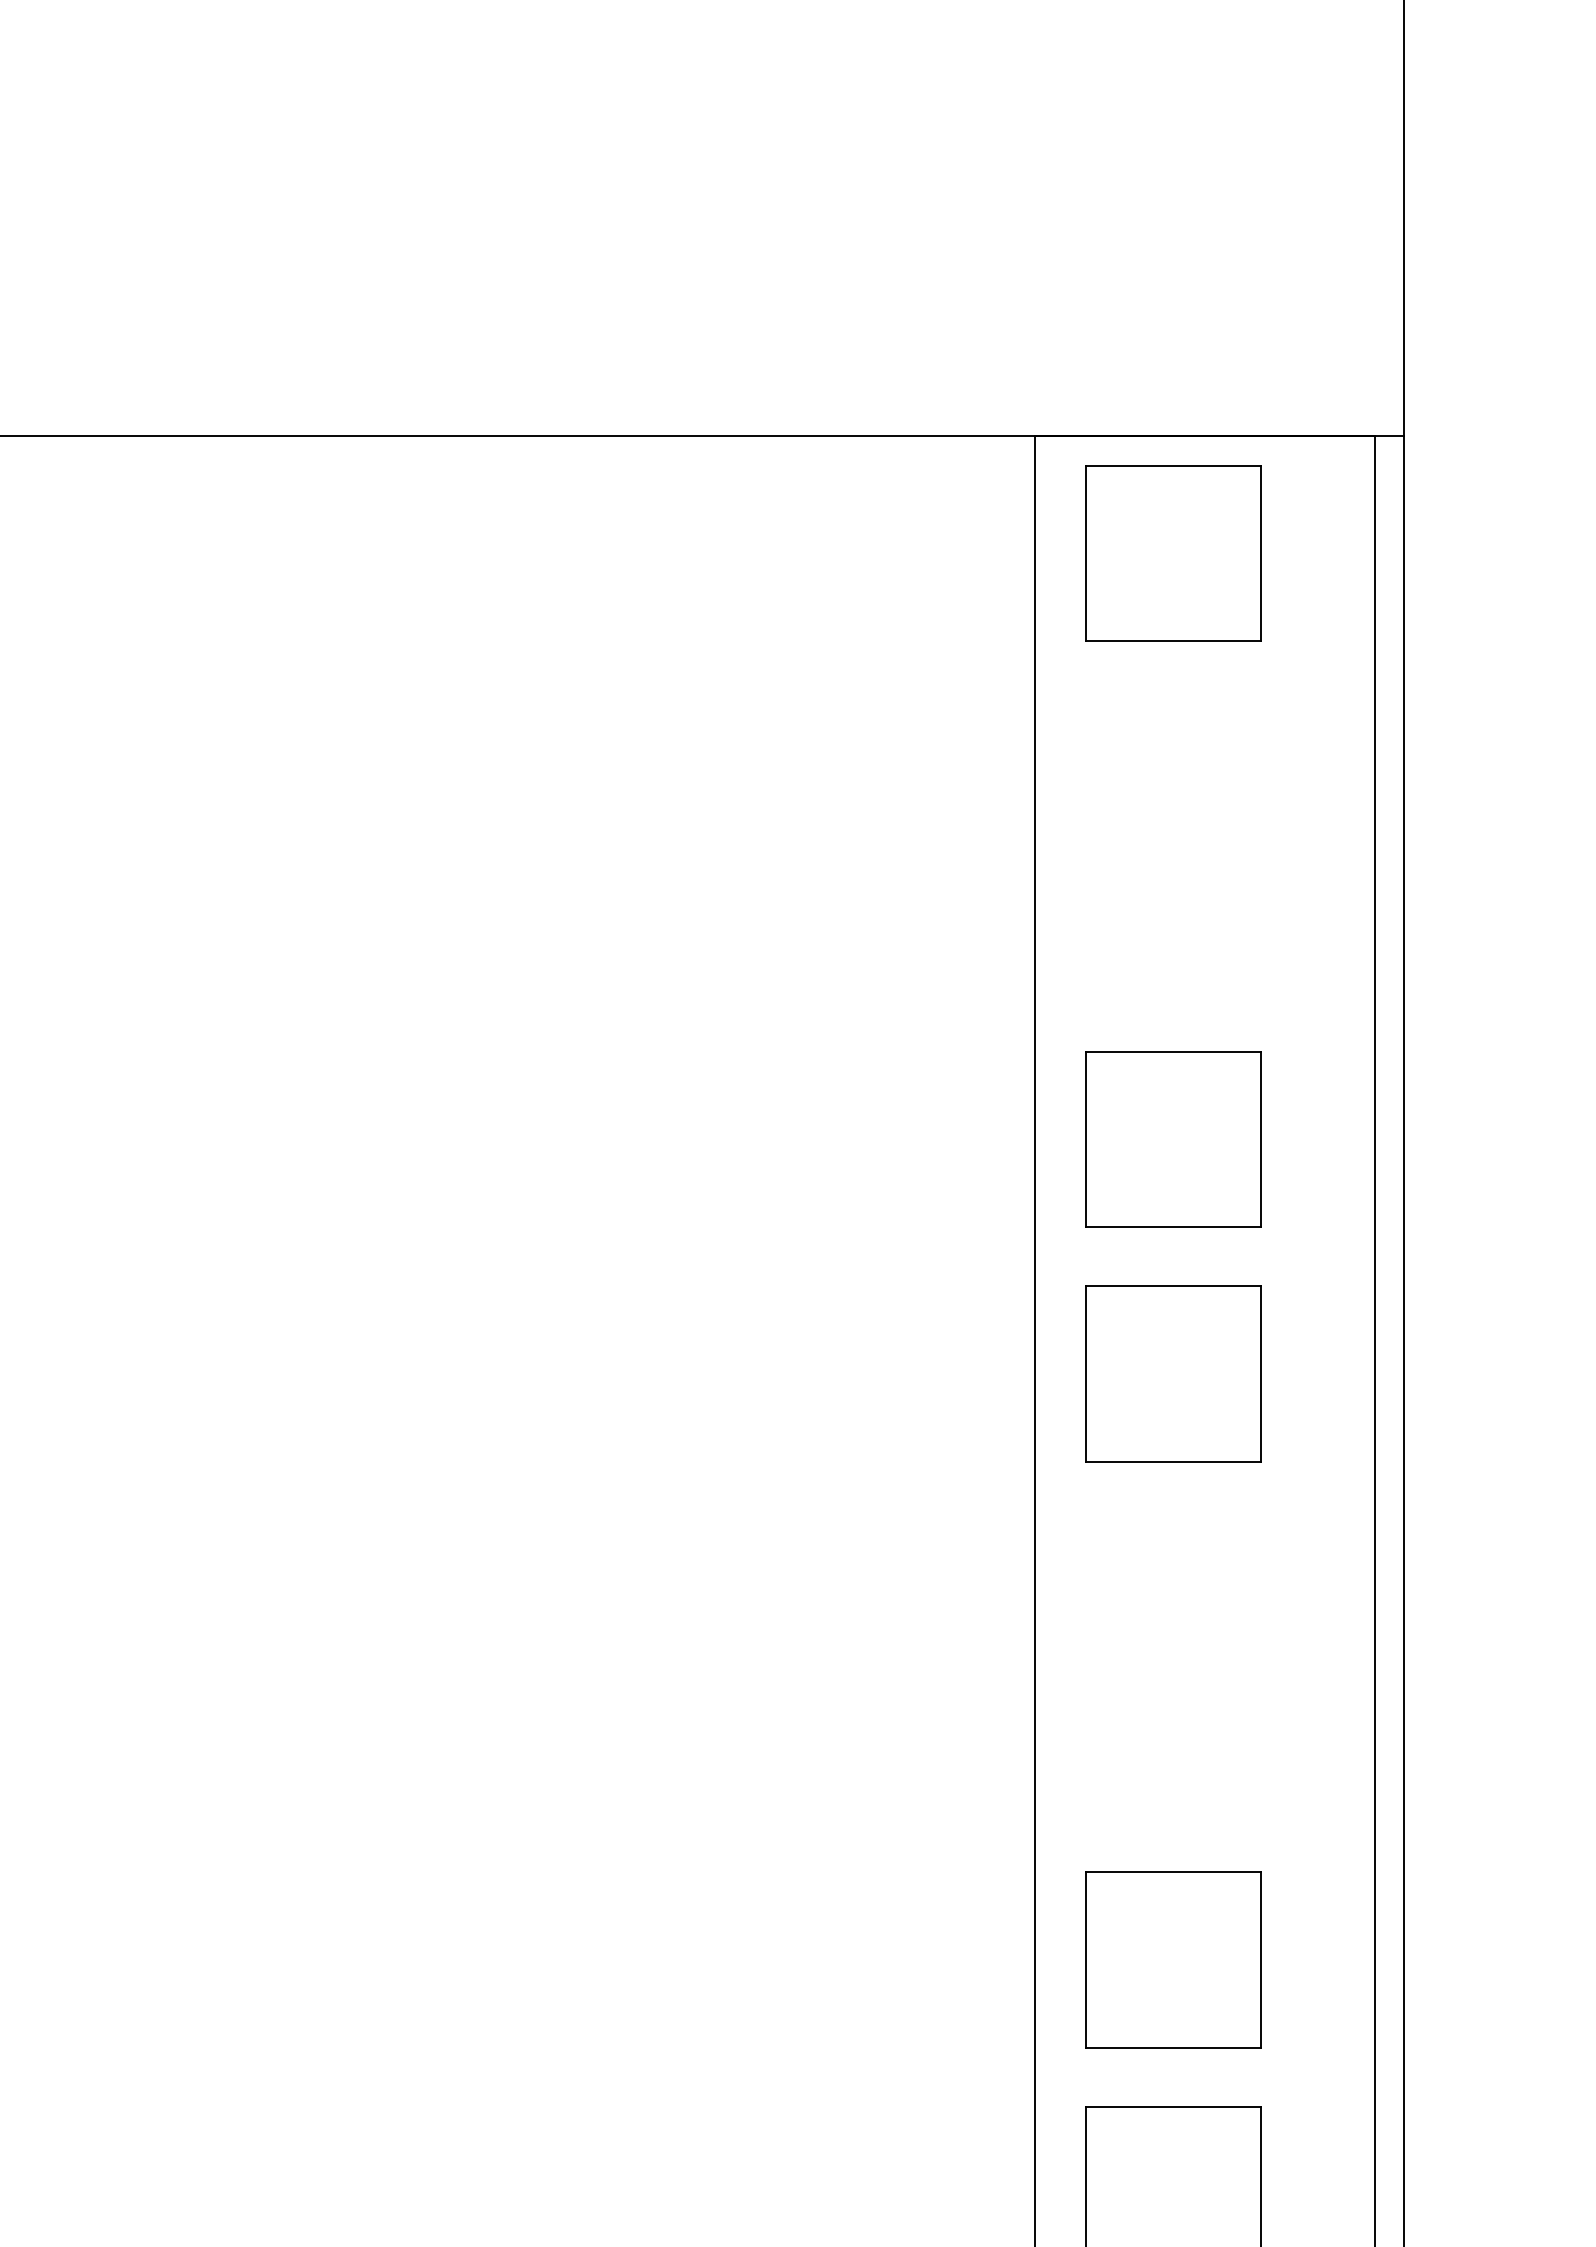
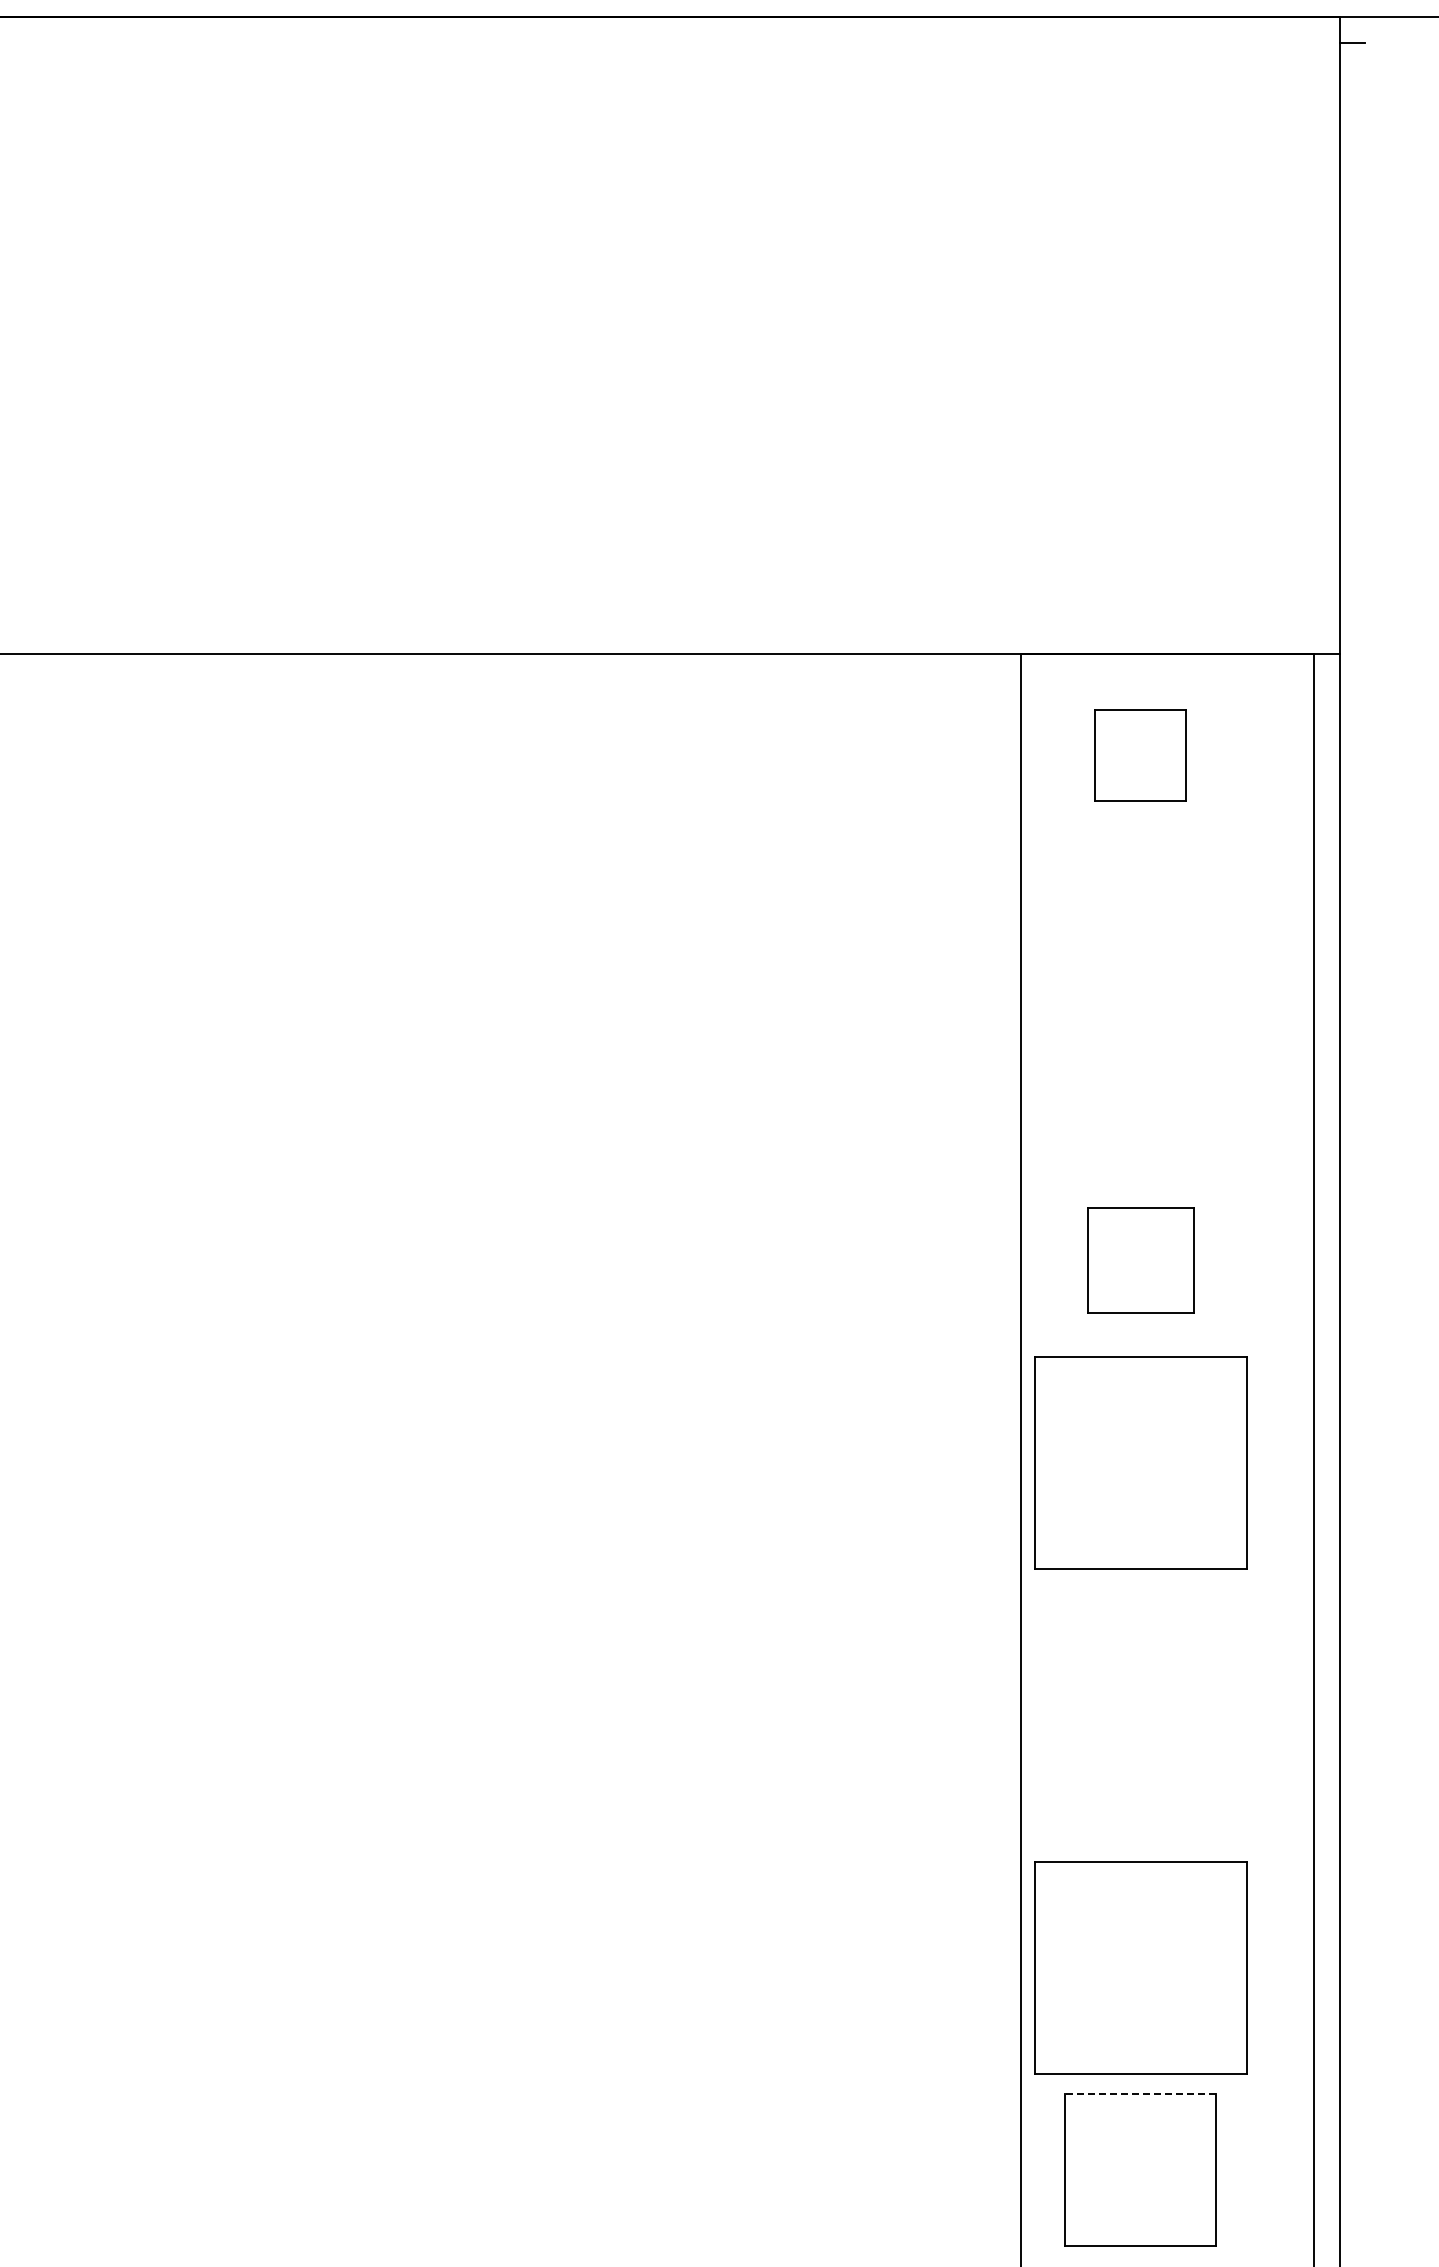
part: (1173, 553) -> (1140, 755), size x0.6
part: (1173, 1139) -> (1140, 1260), size x0.7
part: (1173, 1373) -> (1140, 1462), size x1.4
part: (1173, 1959) -> (1140, 1967), size x1.4
line: (1173, 2106) -> (1140, 2094), solid -> dashed

